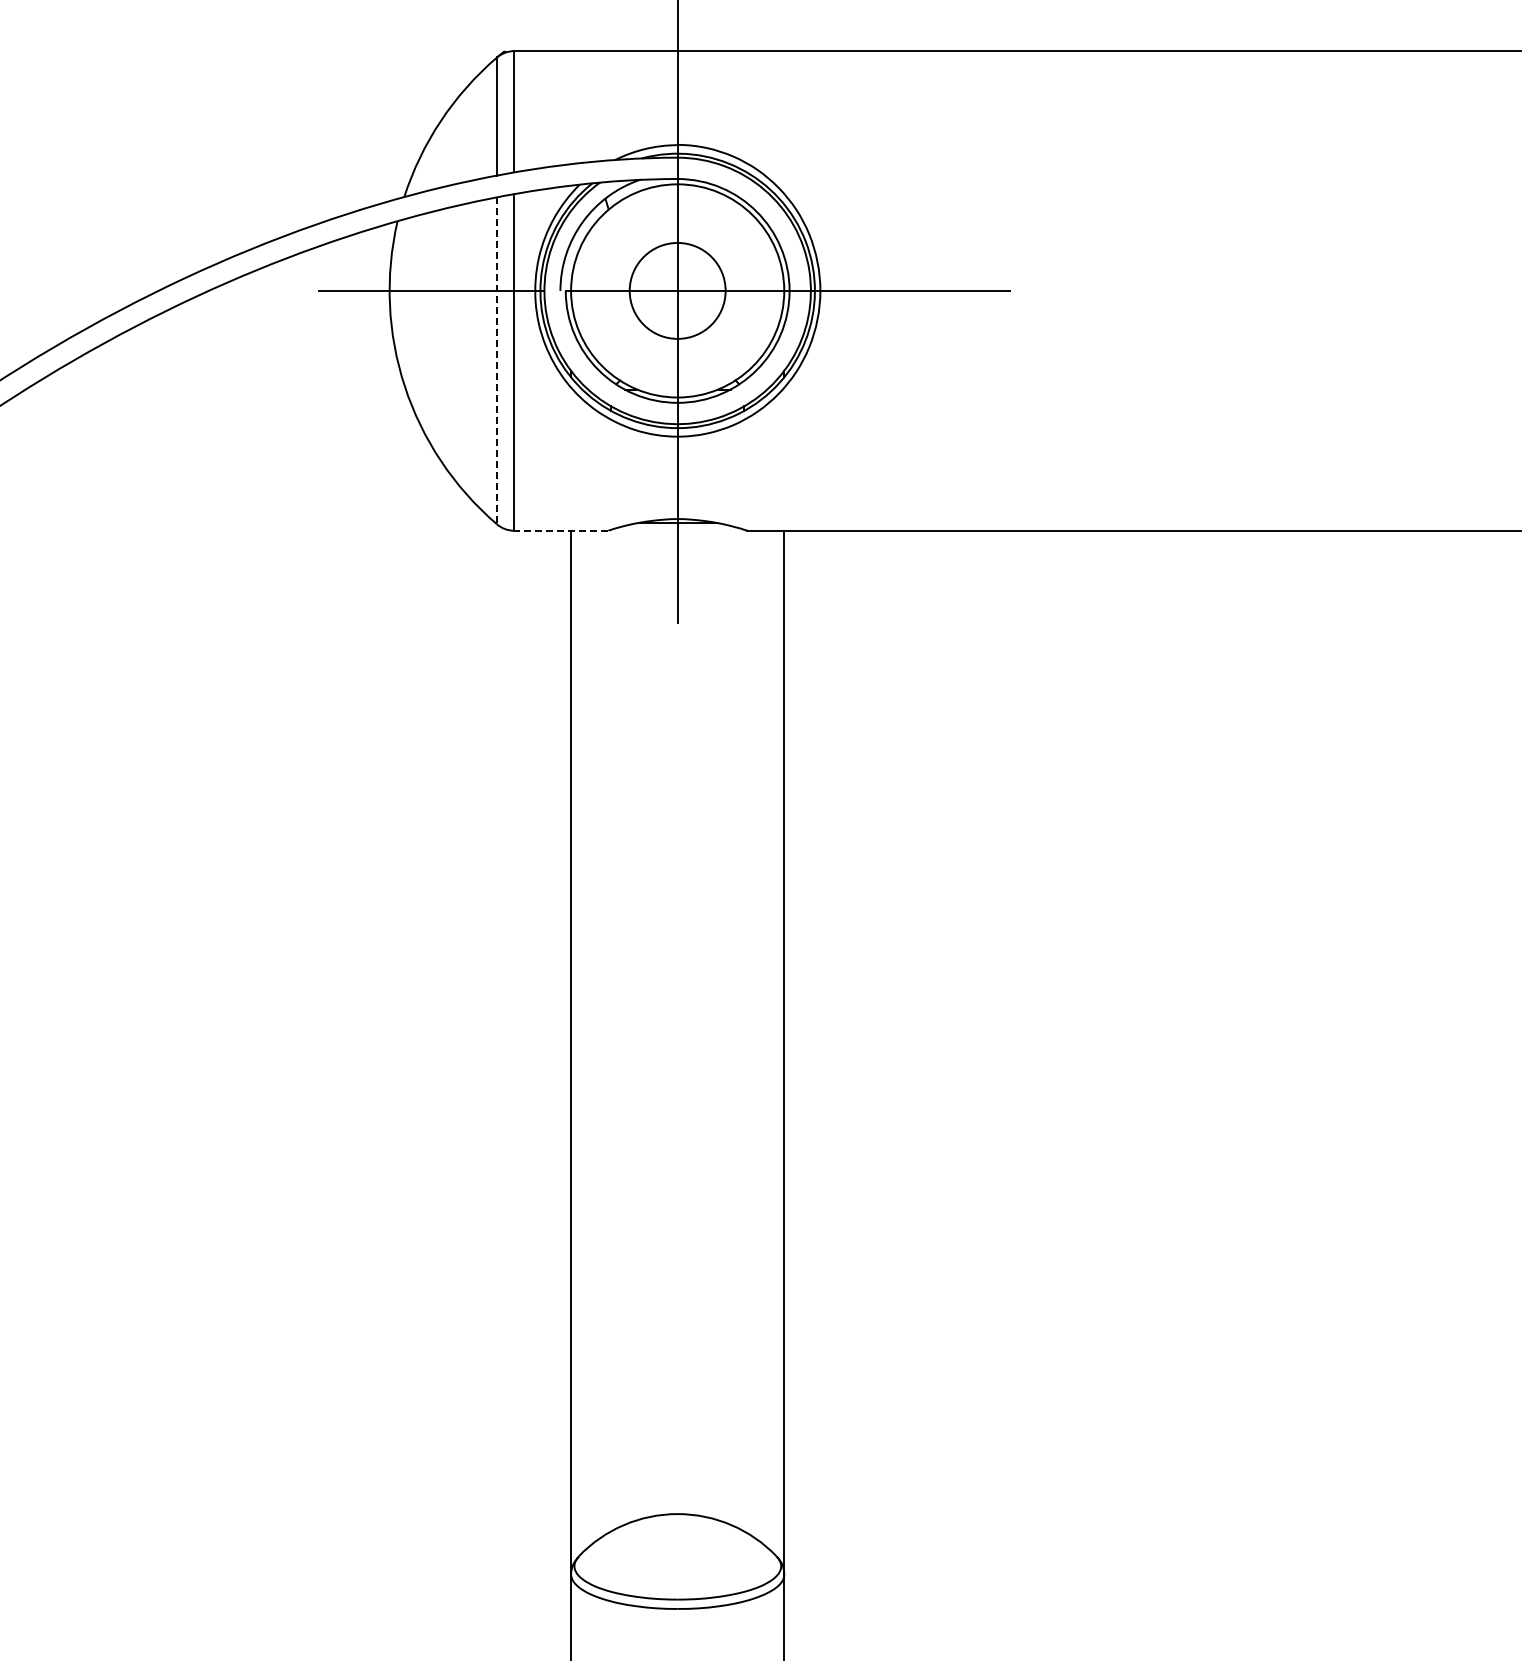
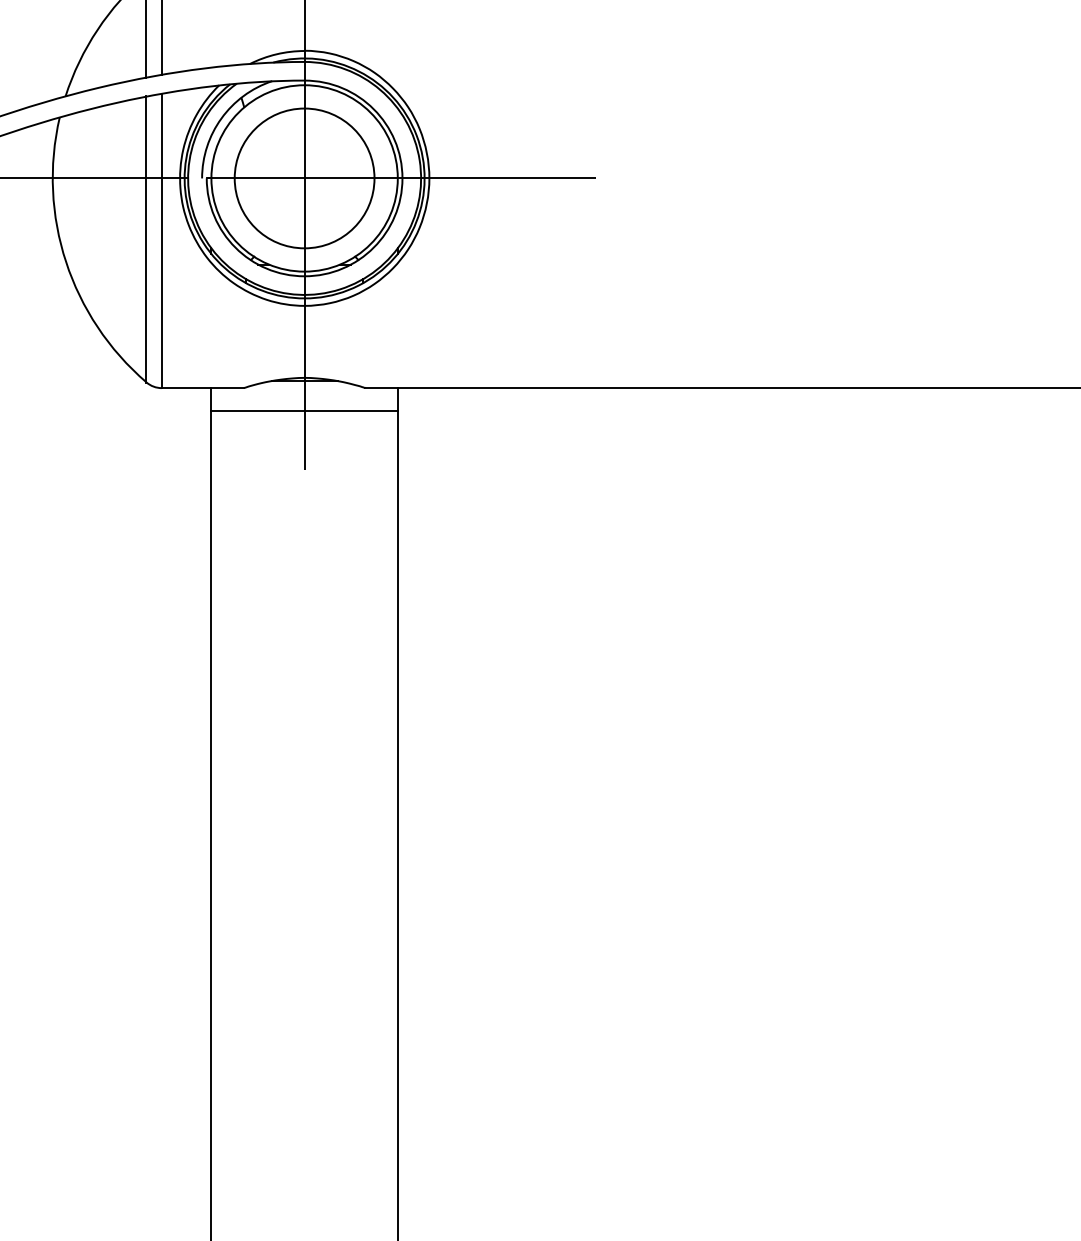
circle: (677, 290) -> (304, 178), size x1.67
line: (496, 360) -> (146, 239), dashed -> solid
line: (560, 530) -> (202, 387), dashed -> solid
line: (677, 557) -> (304, 411), added

